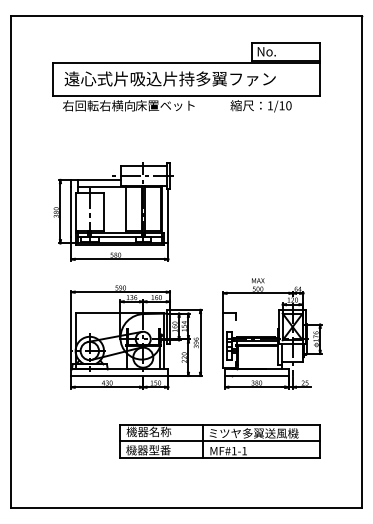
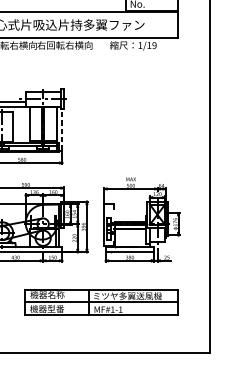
text: (171, 105) -> (64, 45), 床置ベット -> 右回転右横向
text: (288, 105) -> (154, 45), 1/10 -> 1/19
line: (168, 215) -> (62, 129), solid -> dashed

